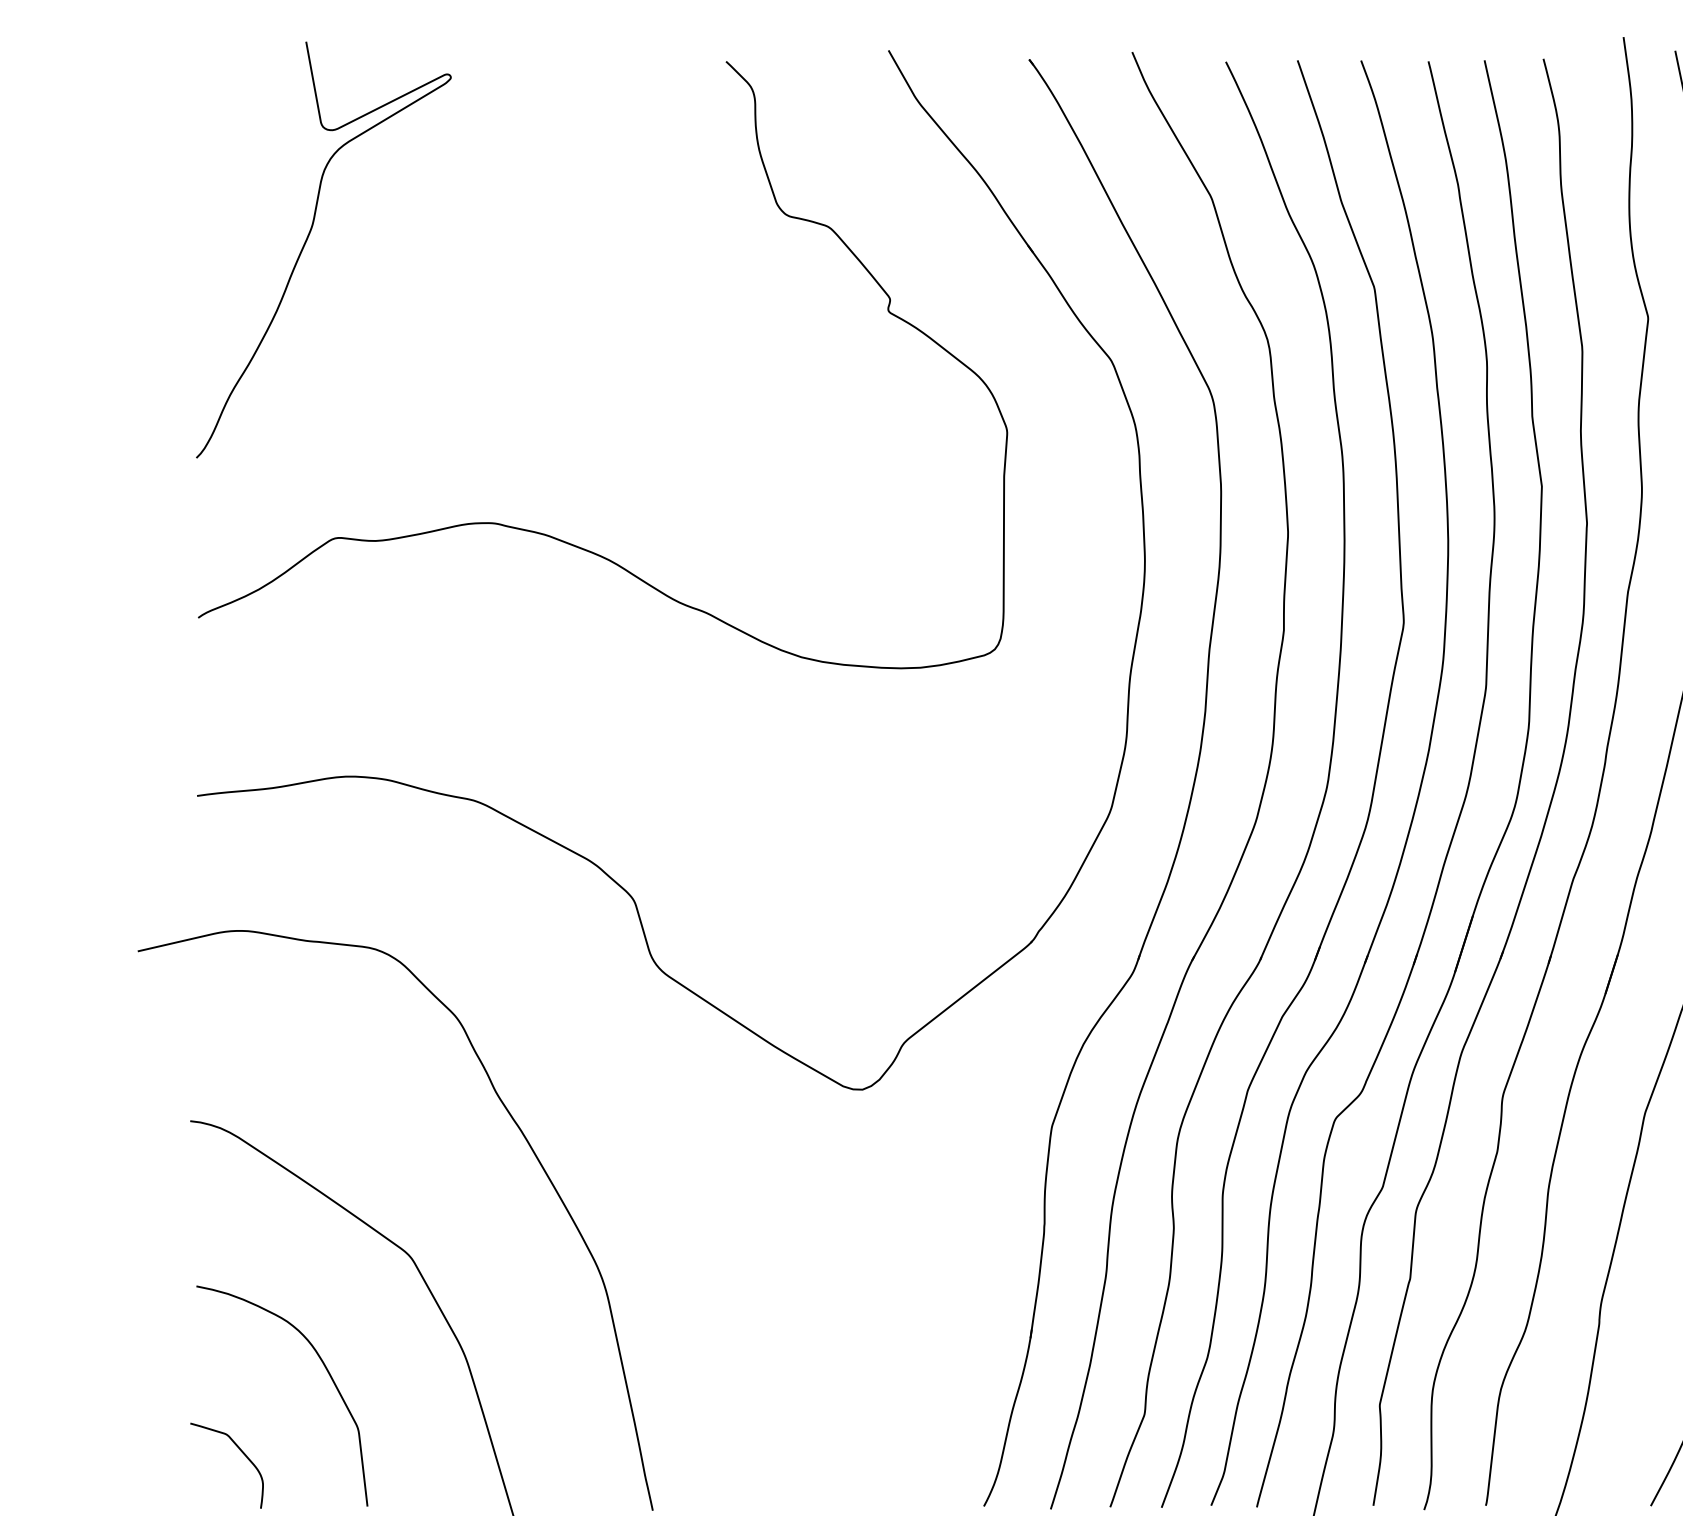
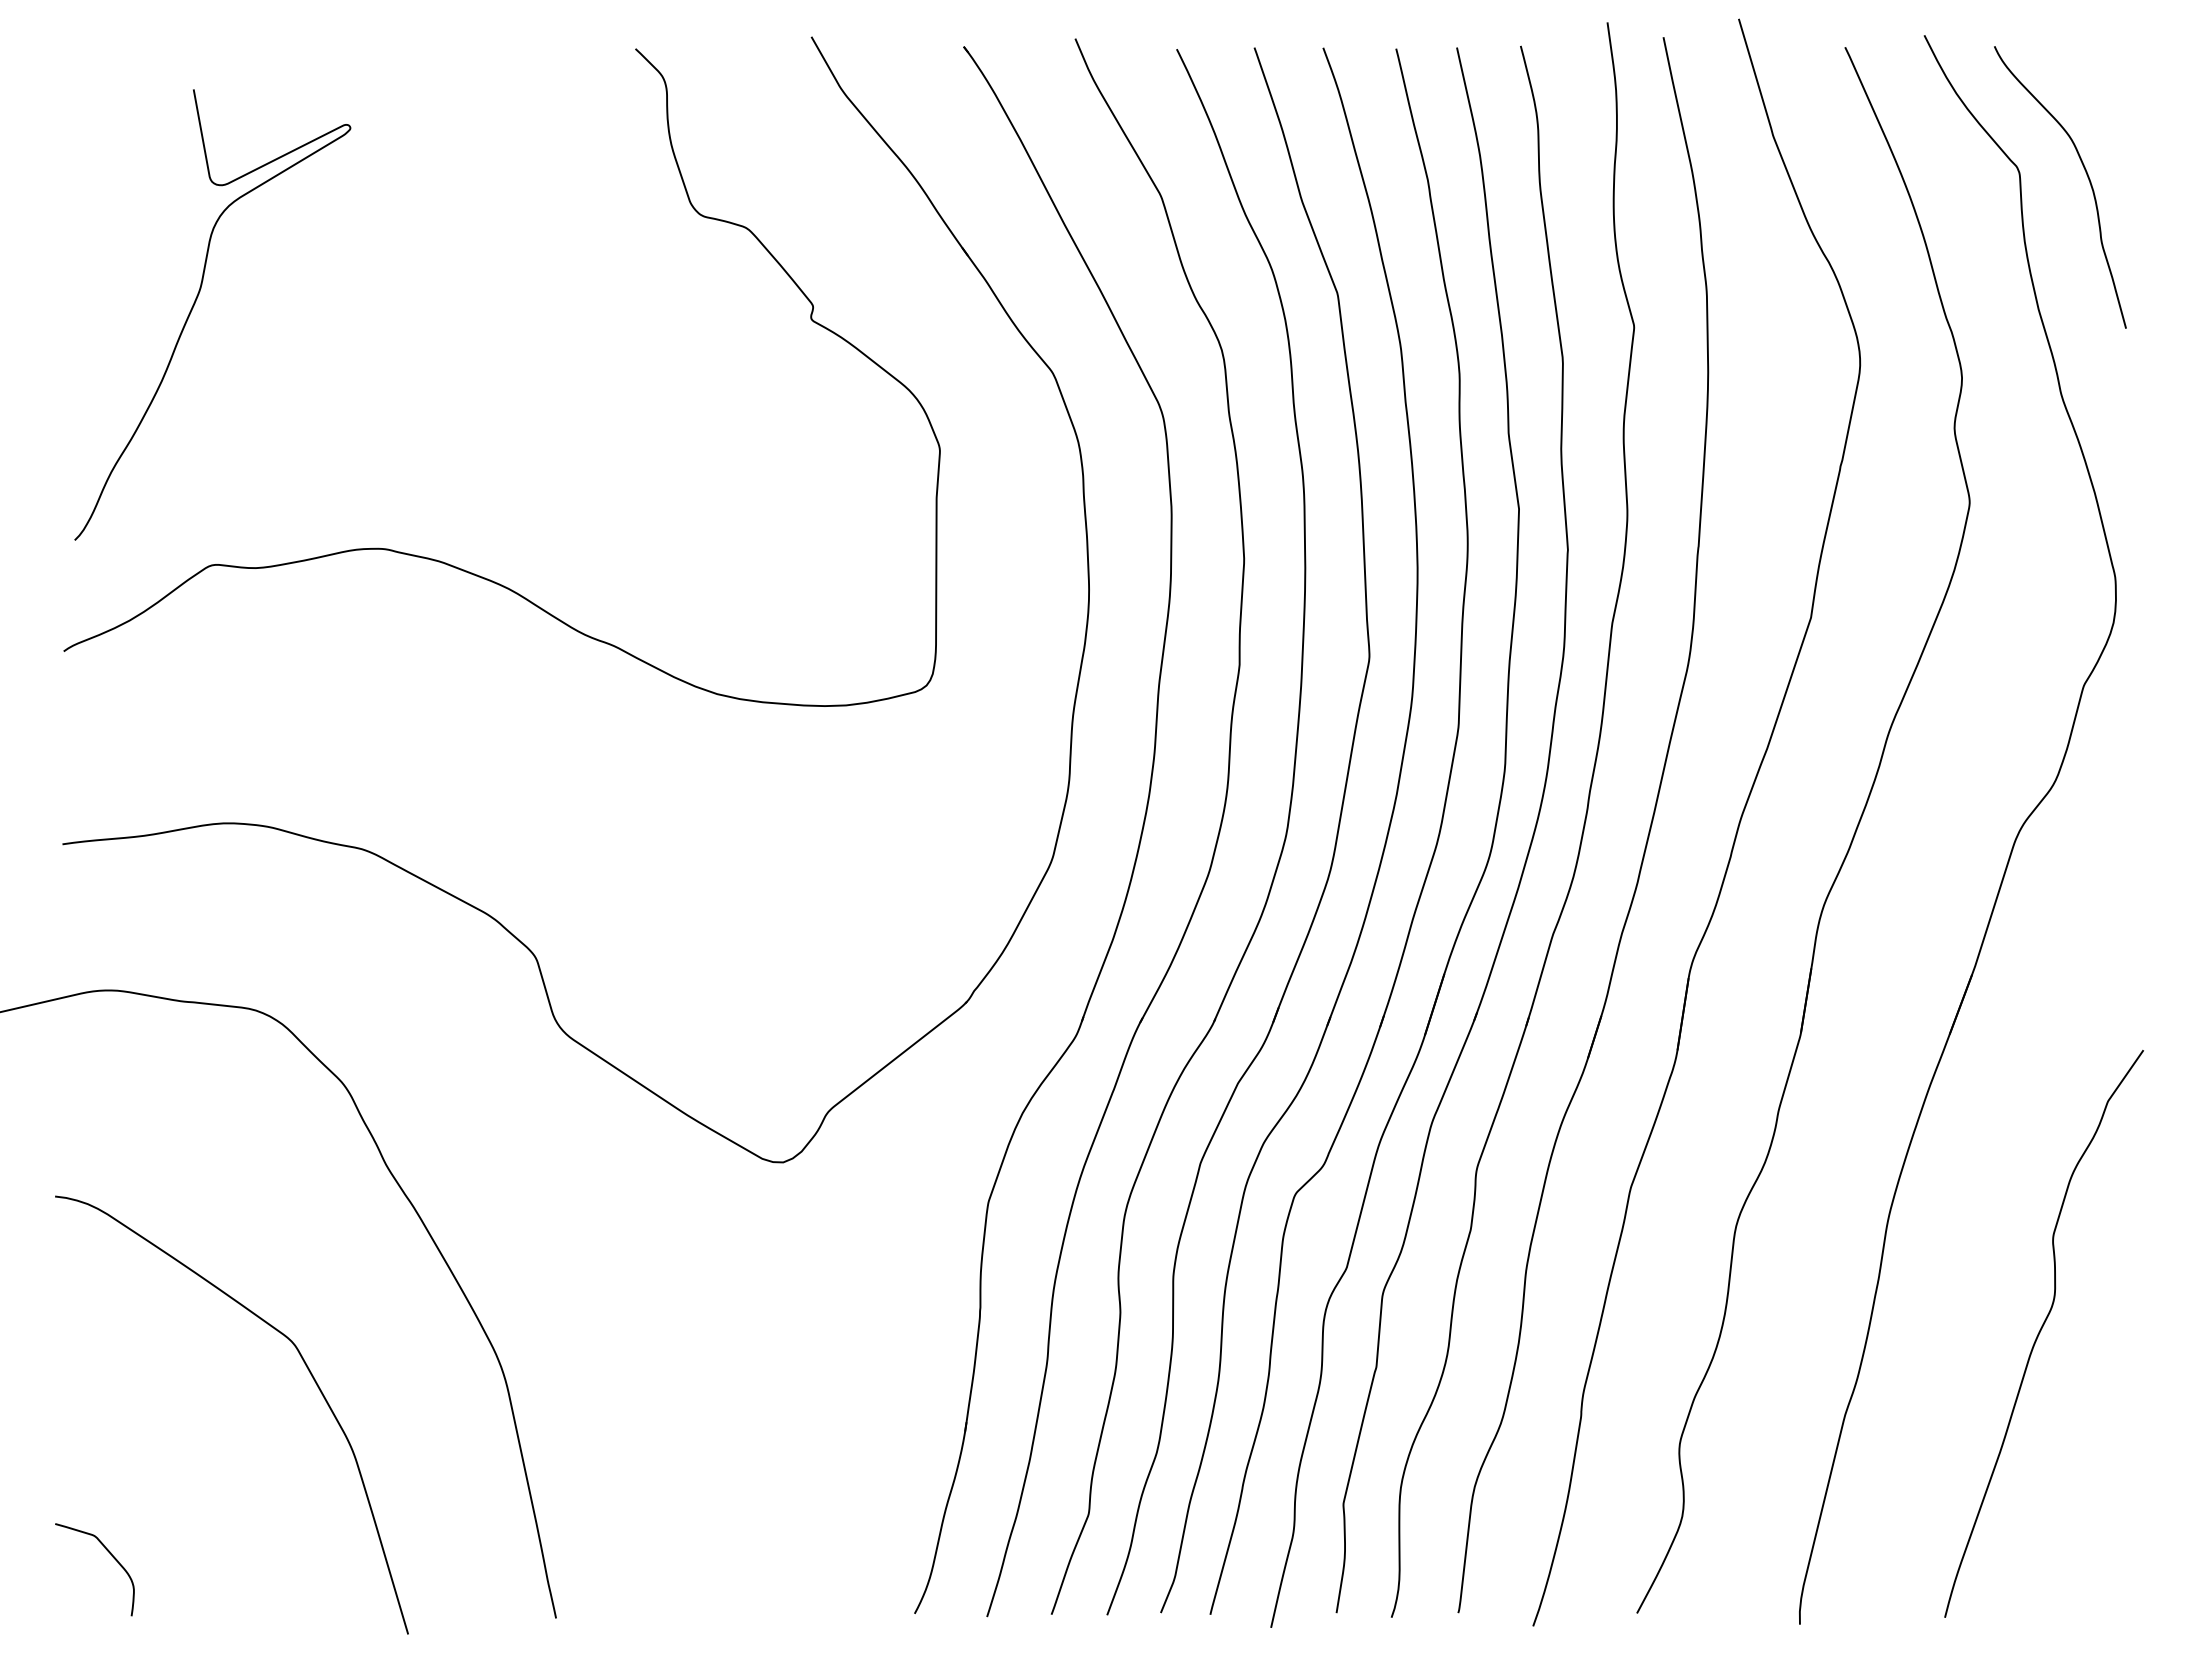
curve: (306, 242) -> (194, 306), moved
curve: (327, 1372) -> (203, 1468), removed

